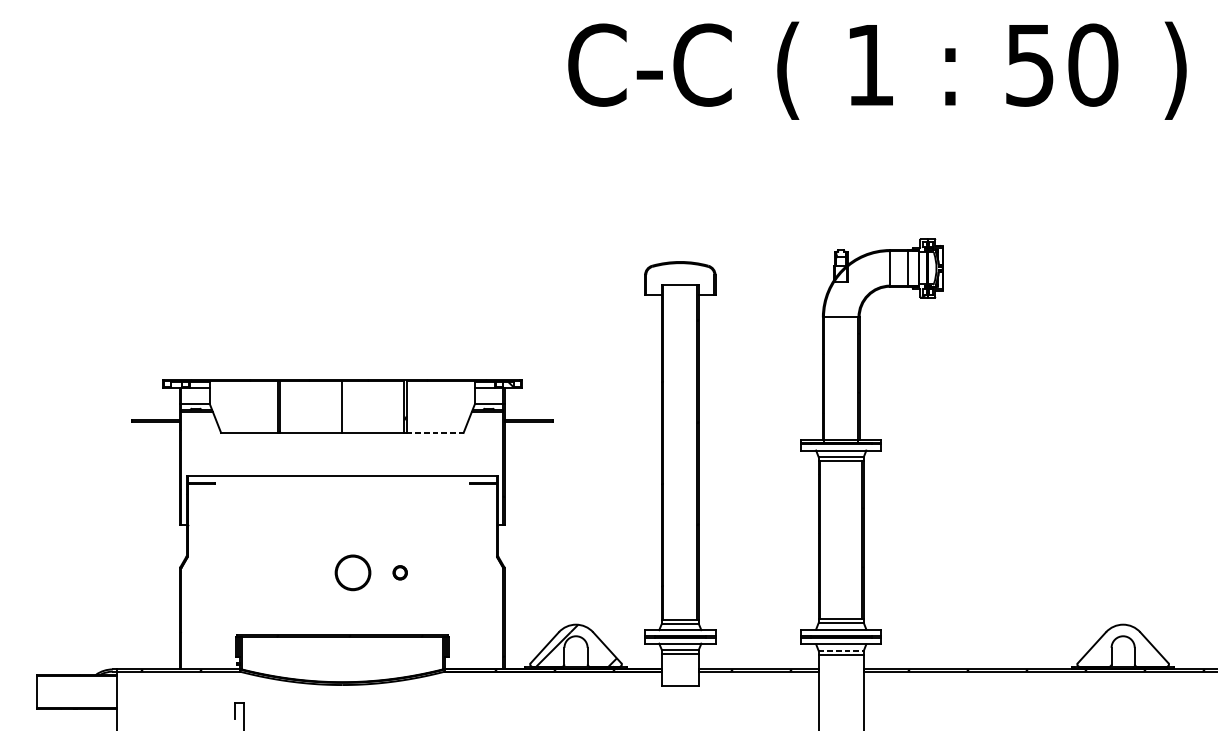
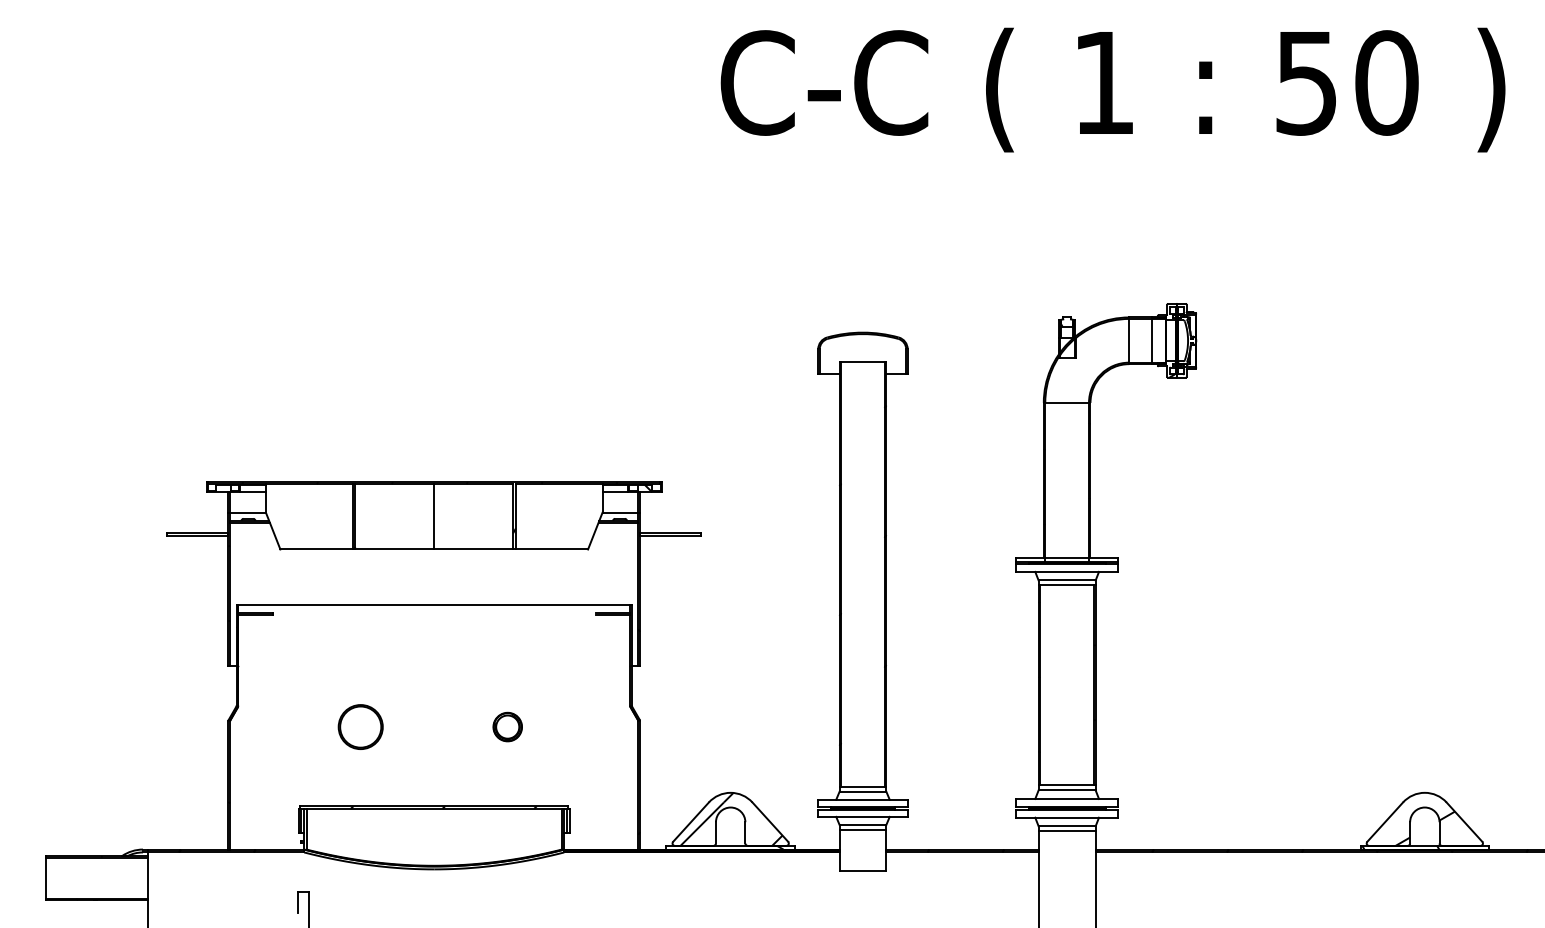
line: (435, 432) -> (552, 549), dashed -> solid
part: (352, 572) -> (360, 726), moved
part: (400, 572) -> (507, 726), size x1.67
line: (841, 651) -> (1067, 826), dashed -> solid
hatch: (1122, 652) -> (1424, 828), added

